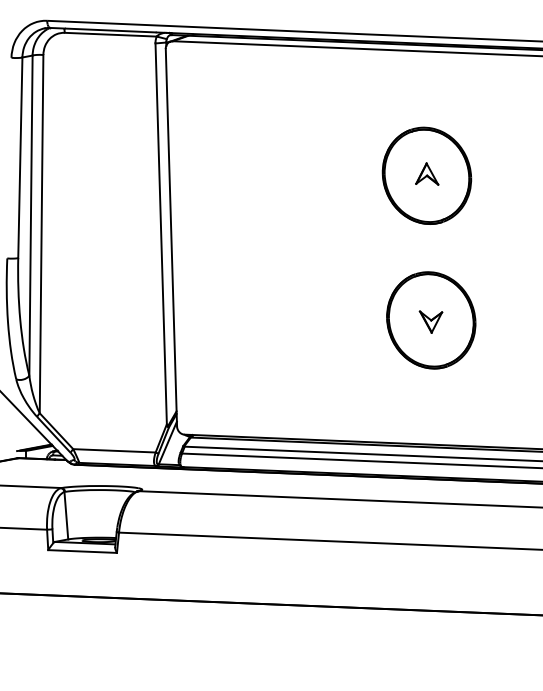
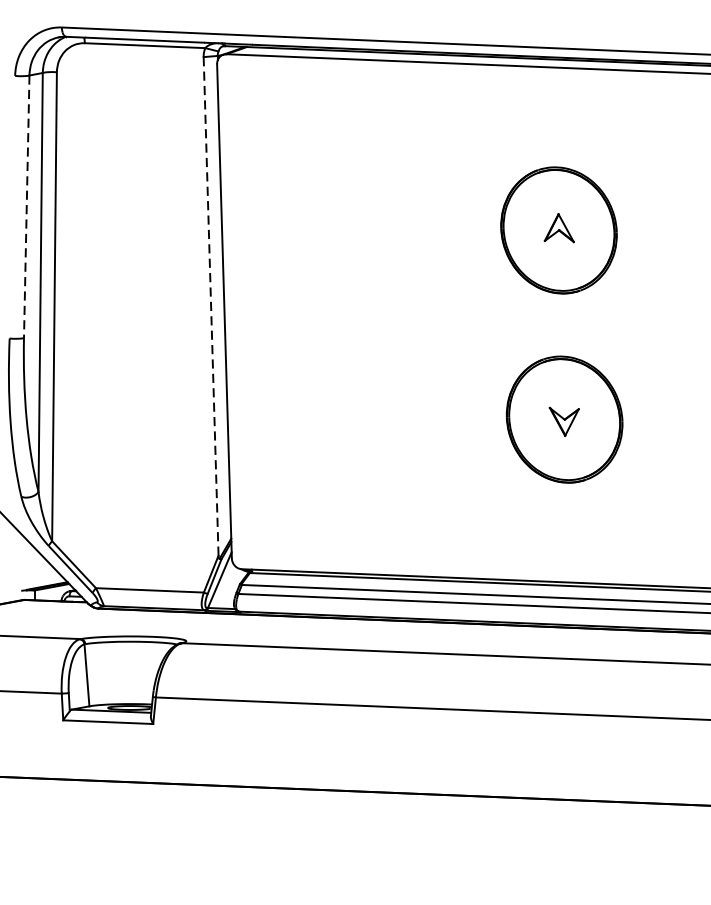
line: (20, 158) -> (26, 207), solid -> dashed
line: (161, 233) -> (211, 305), solid -> dashed

